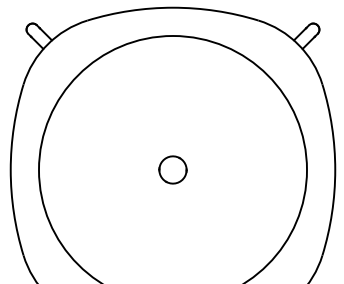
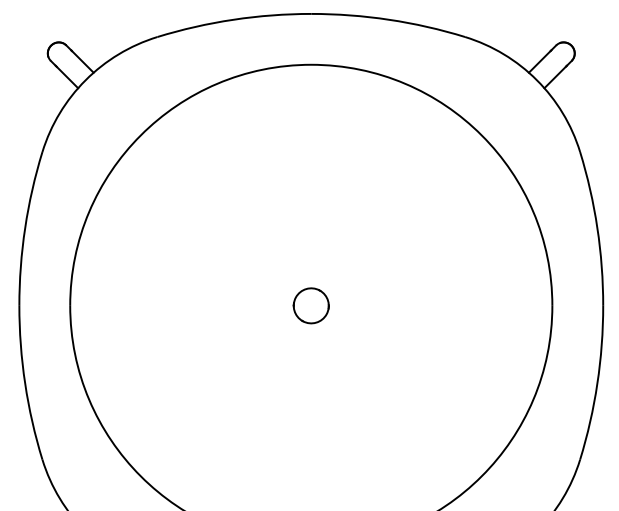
part: (172, 169) -> (310, 304), size x0.71

